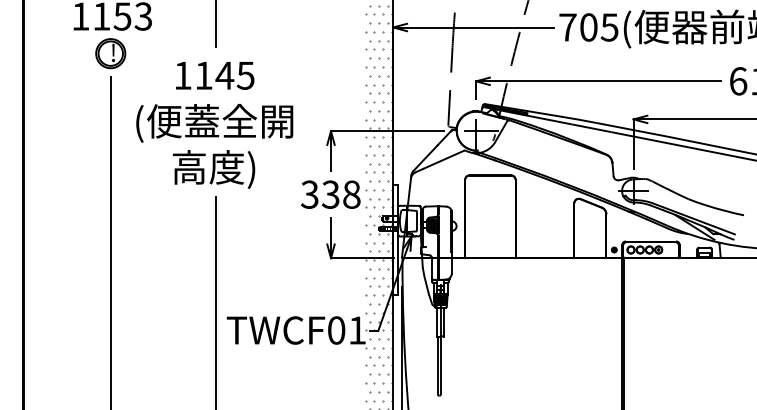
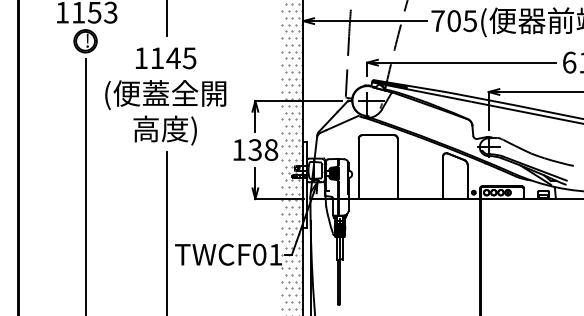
text: (309, 193) -> (238, 149), 338 -> 138

